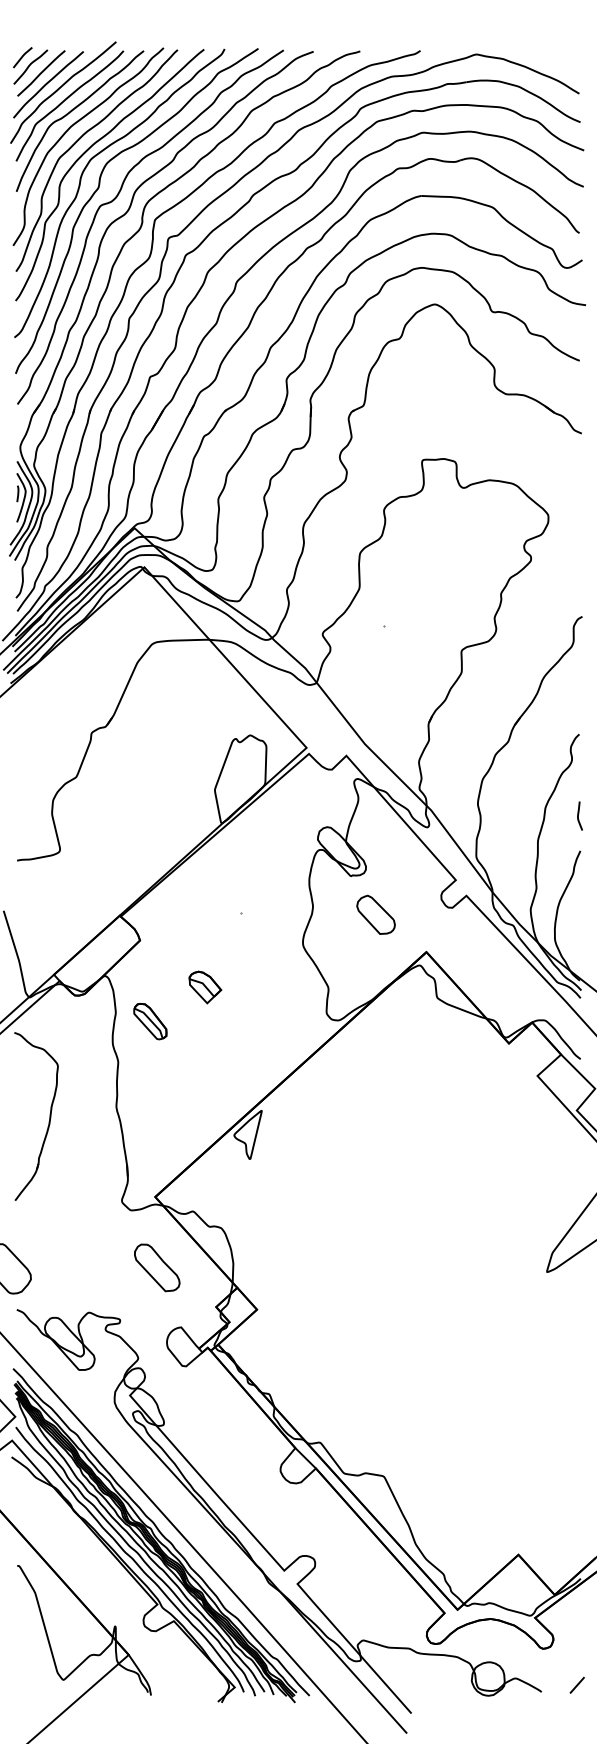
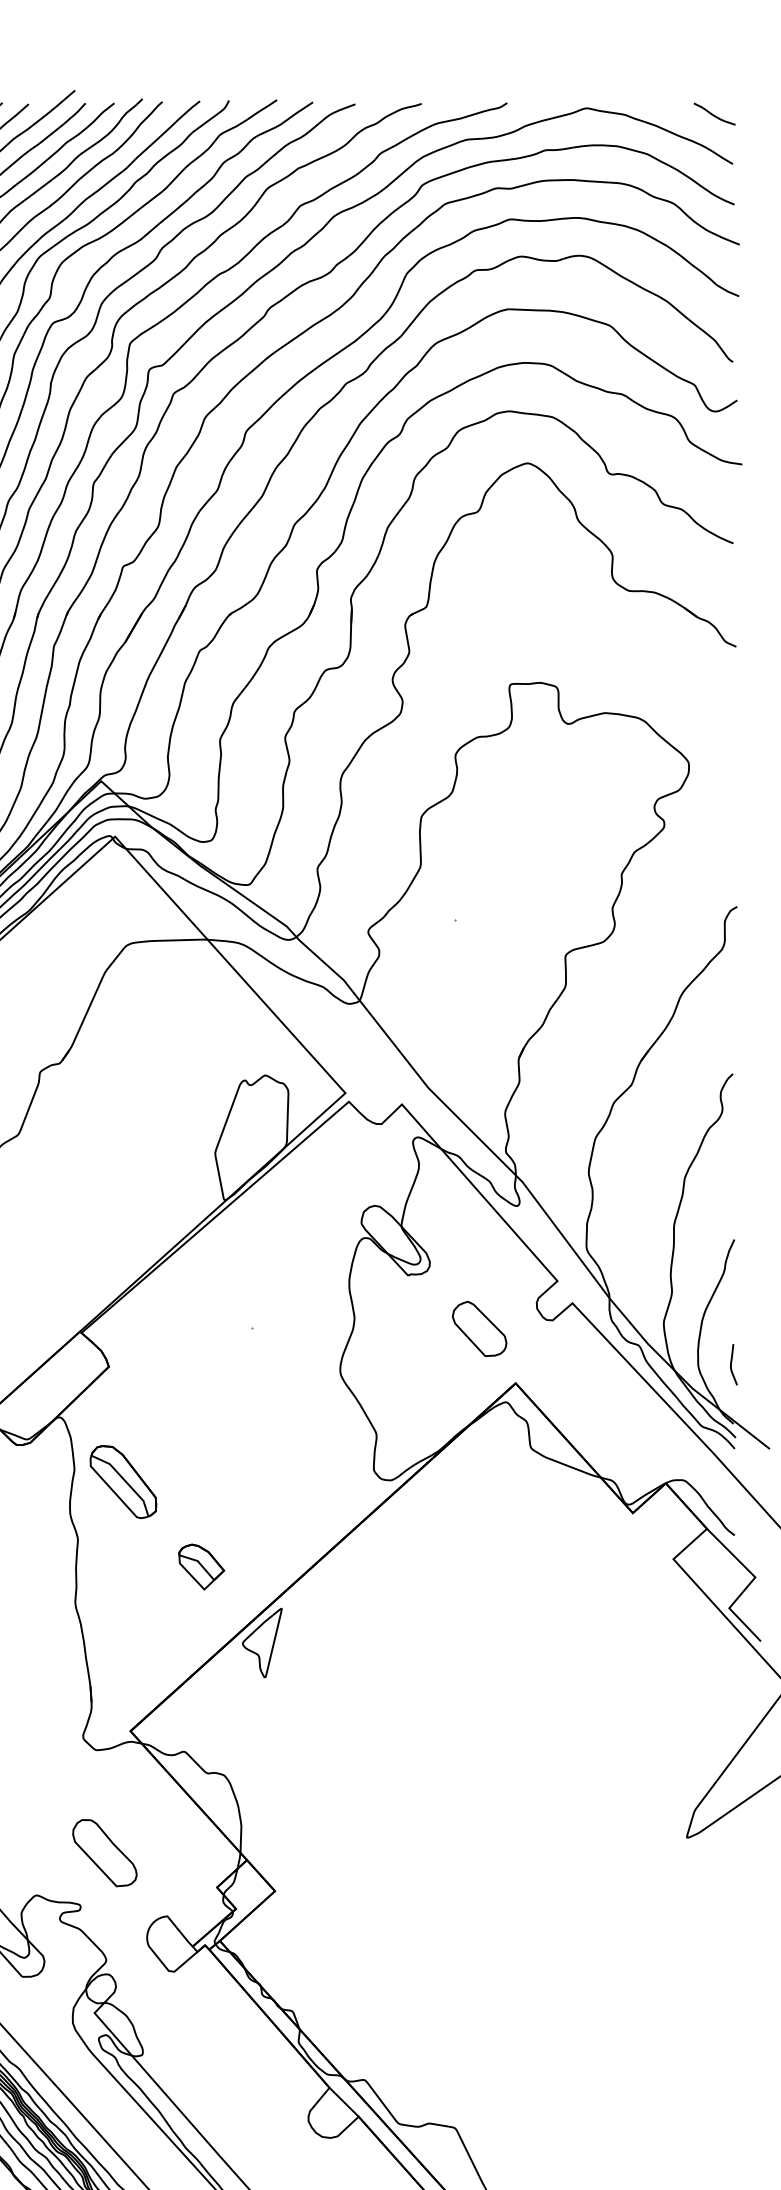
curve: (566, 58) -> (714, 114), added
curve: (579, 814) -> (733, 1362), moved
part: (375, 914) -> (478, 1328), moved
part: (205, 987) -> (201, 1567), moved
part: (150, 1021) -> (123, 1481), size x1.43
part: (157, 1267) -> (105, 1852), moved

